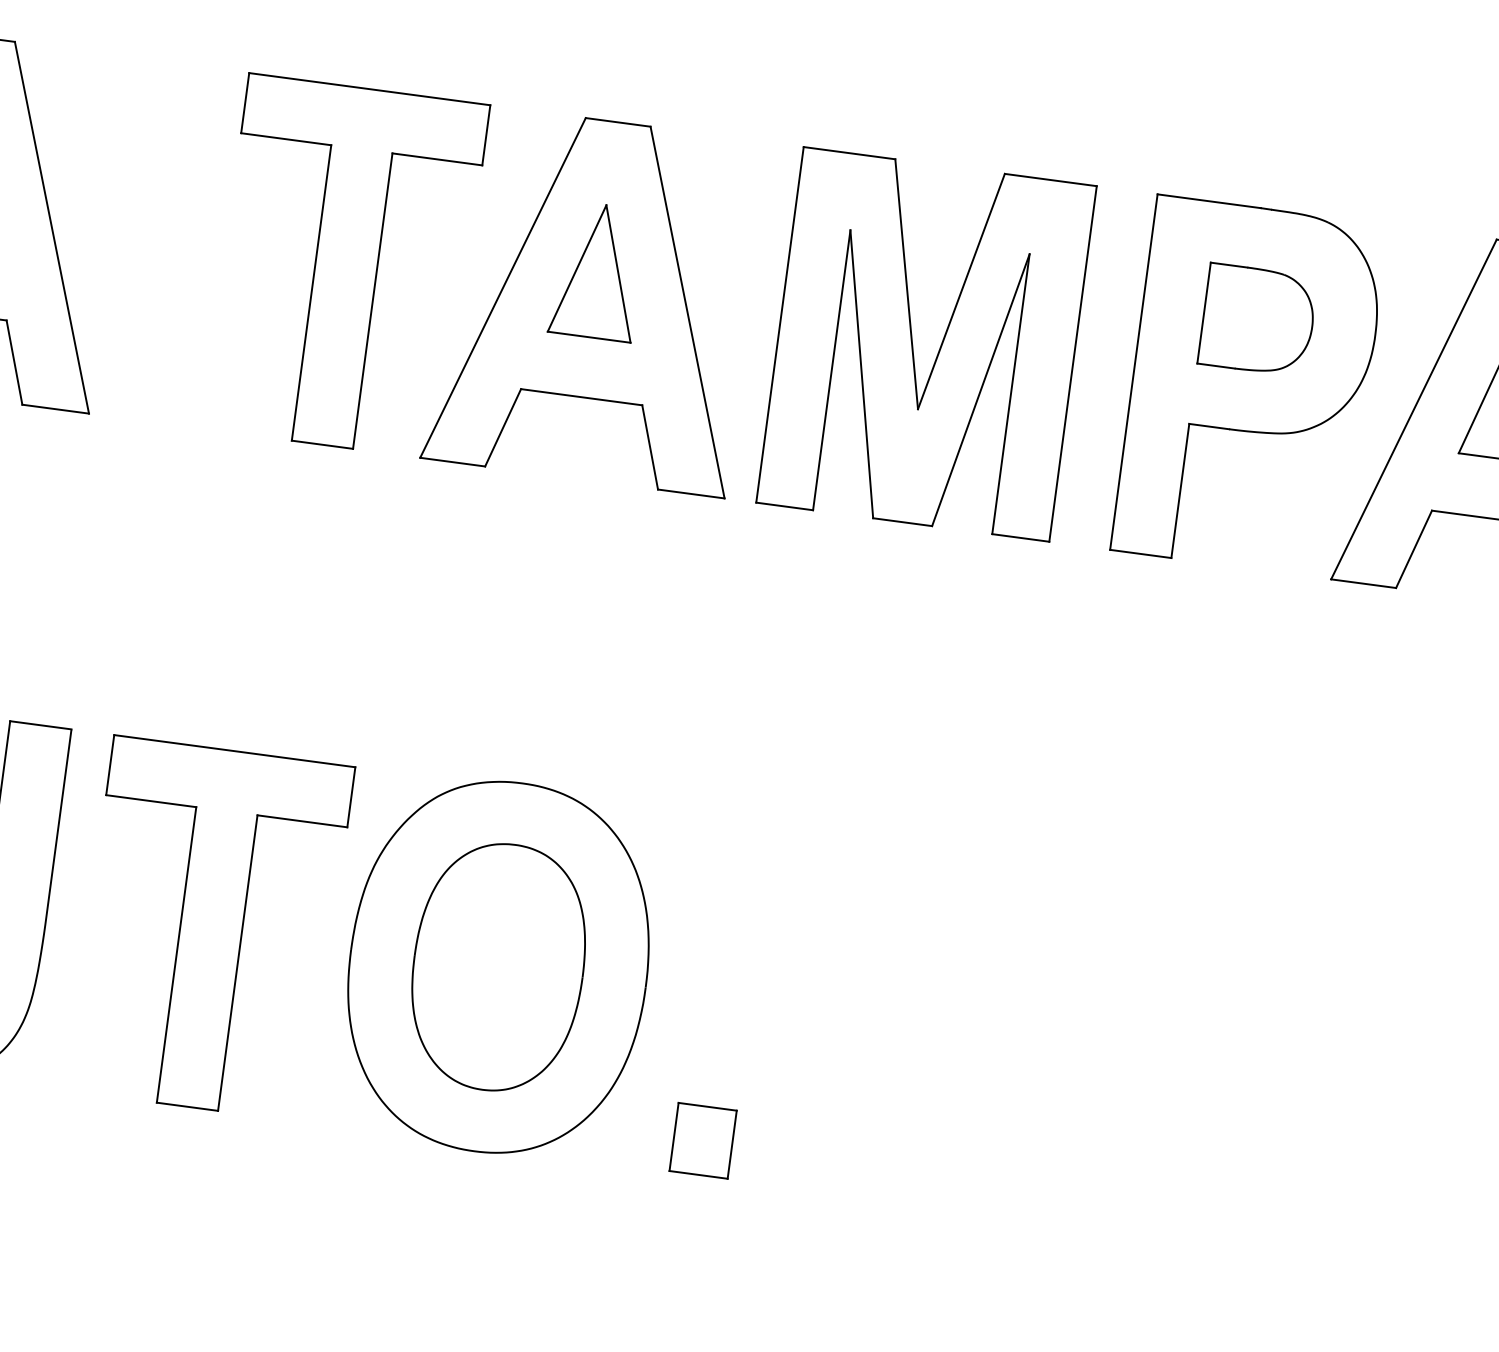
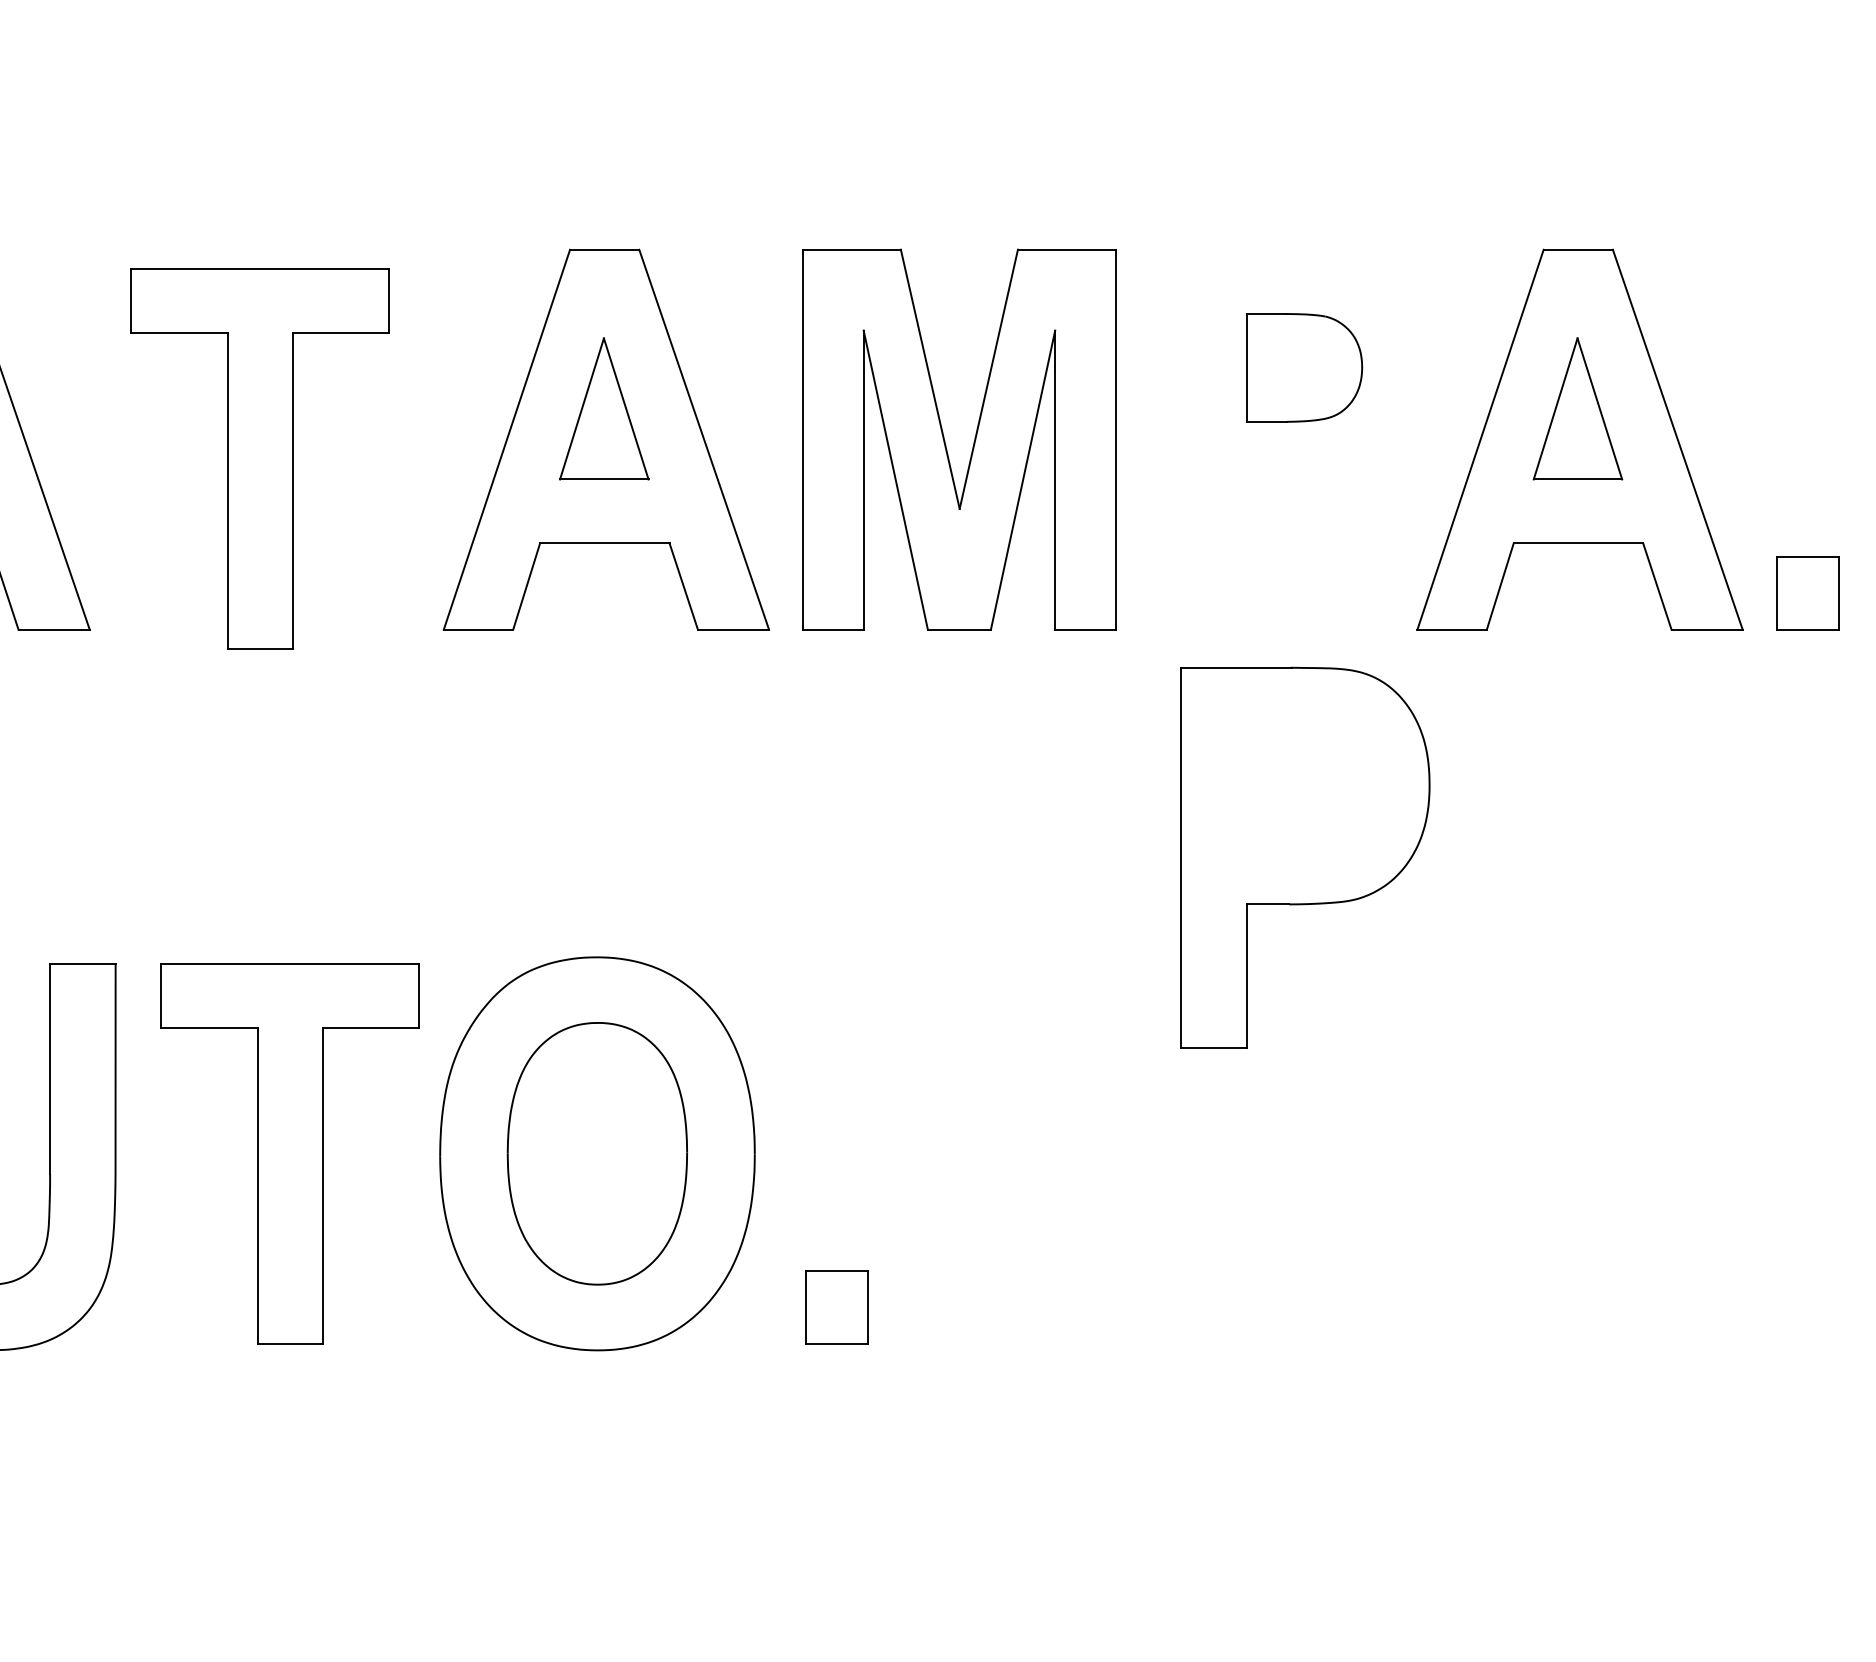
part: (345, 266) -> (259, 458), moved
part: (1250, 387) -> (1305, 857), moved

